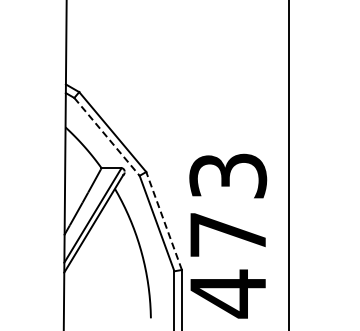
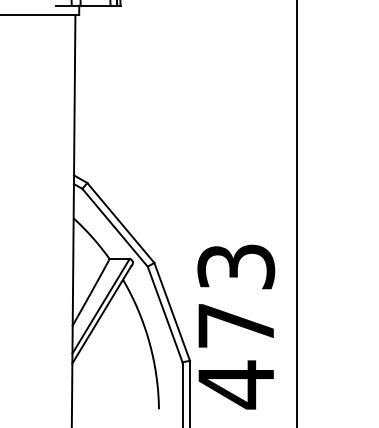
line: (107, 136) -> (115, 227), dashed -> solid
line: (164, 220) -> (172, 311), dashed -> solid

